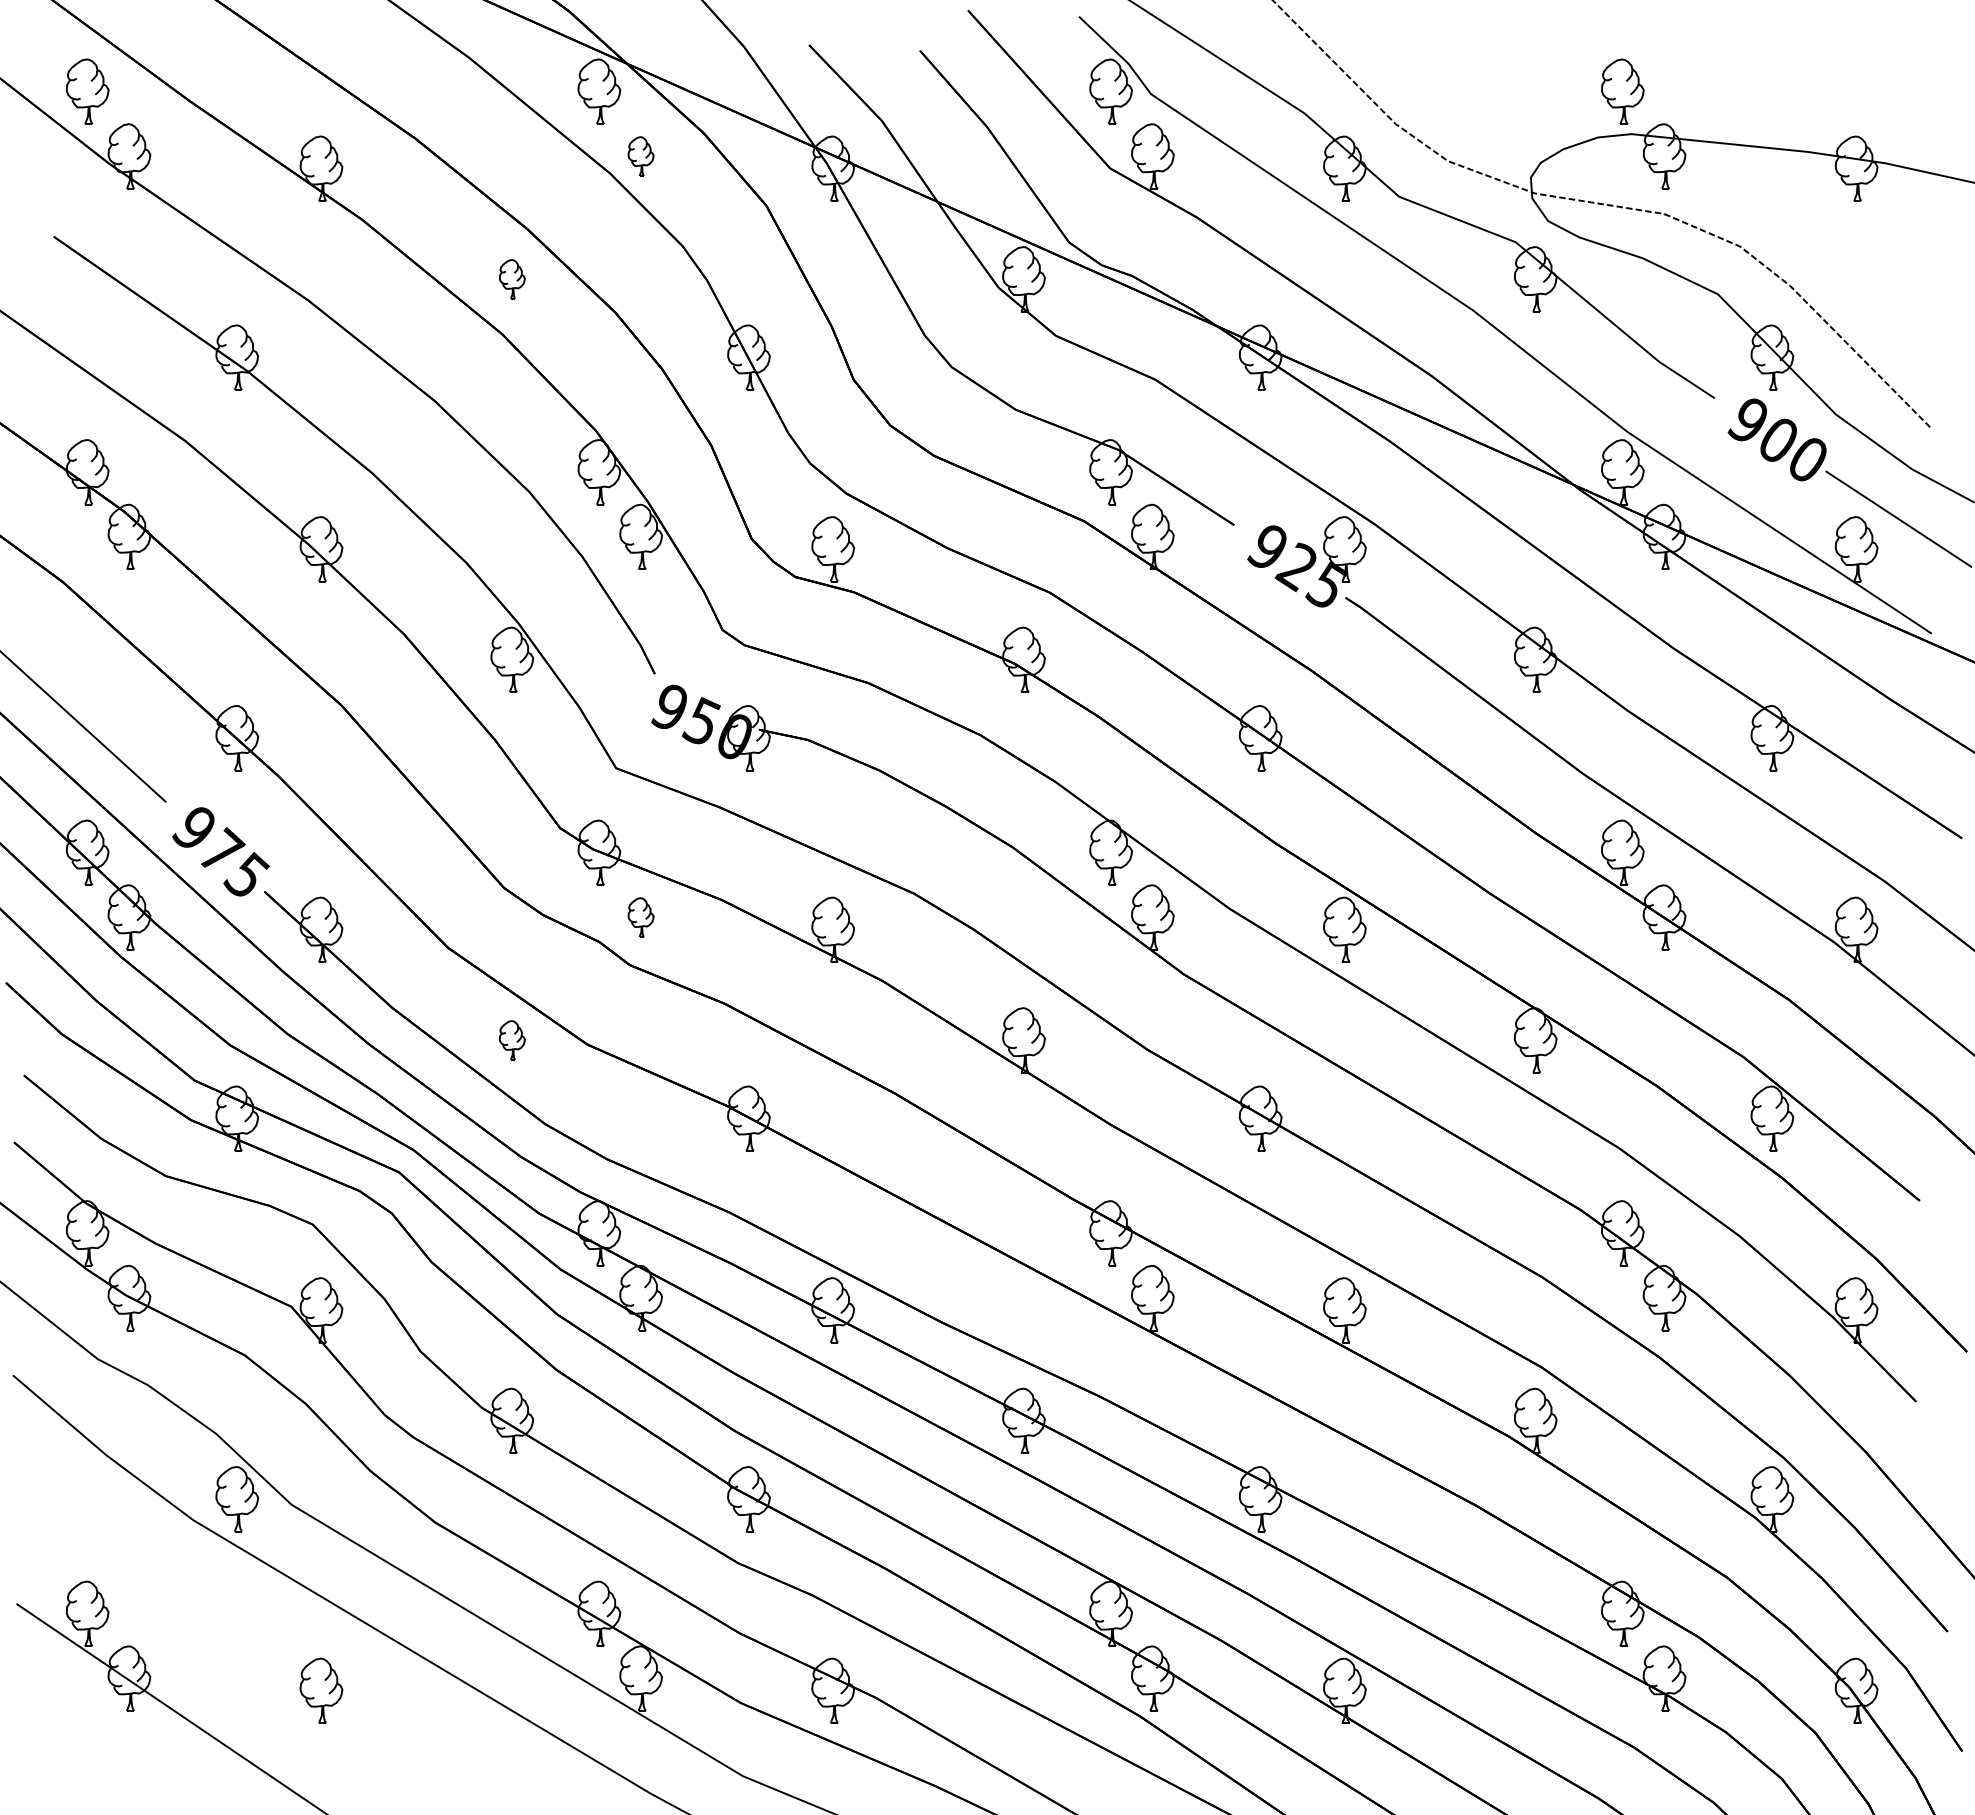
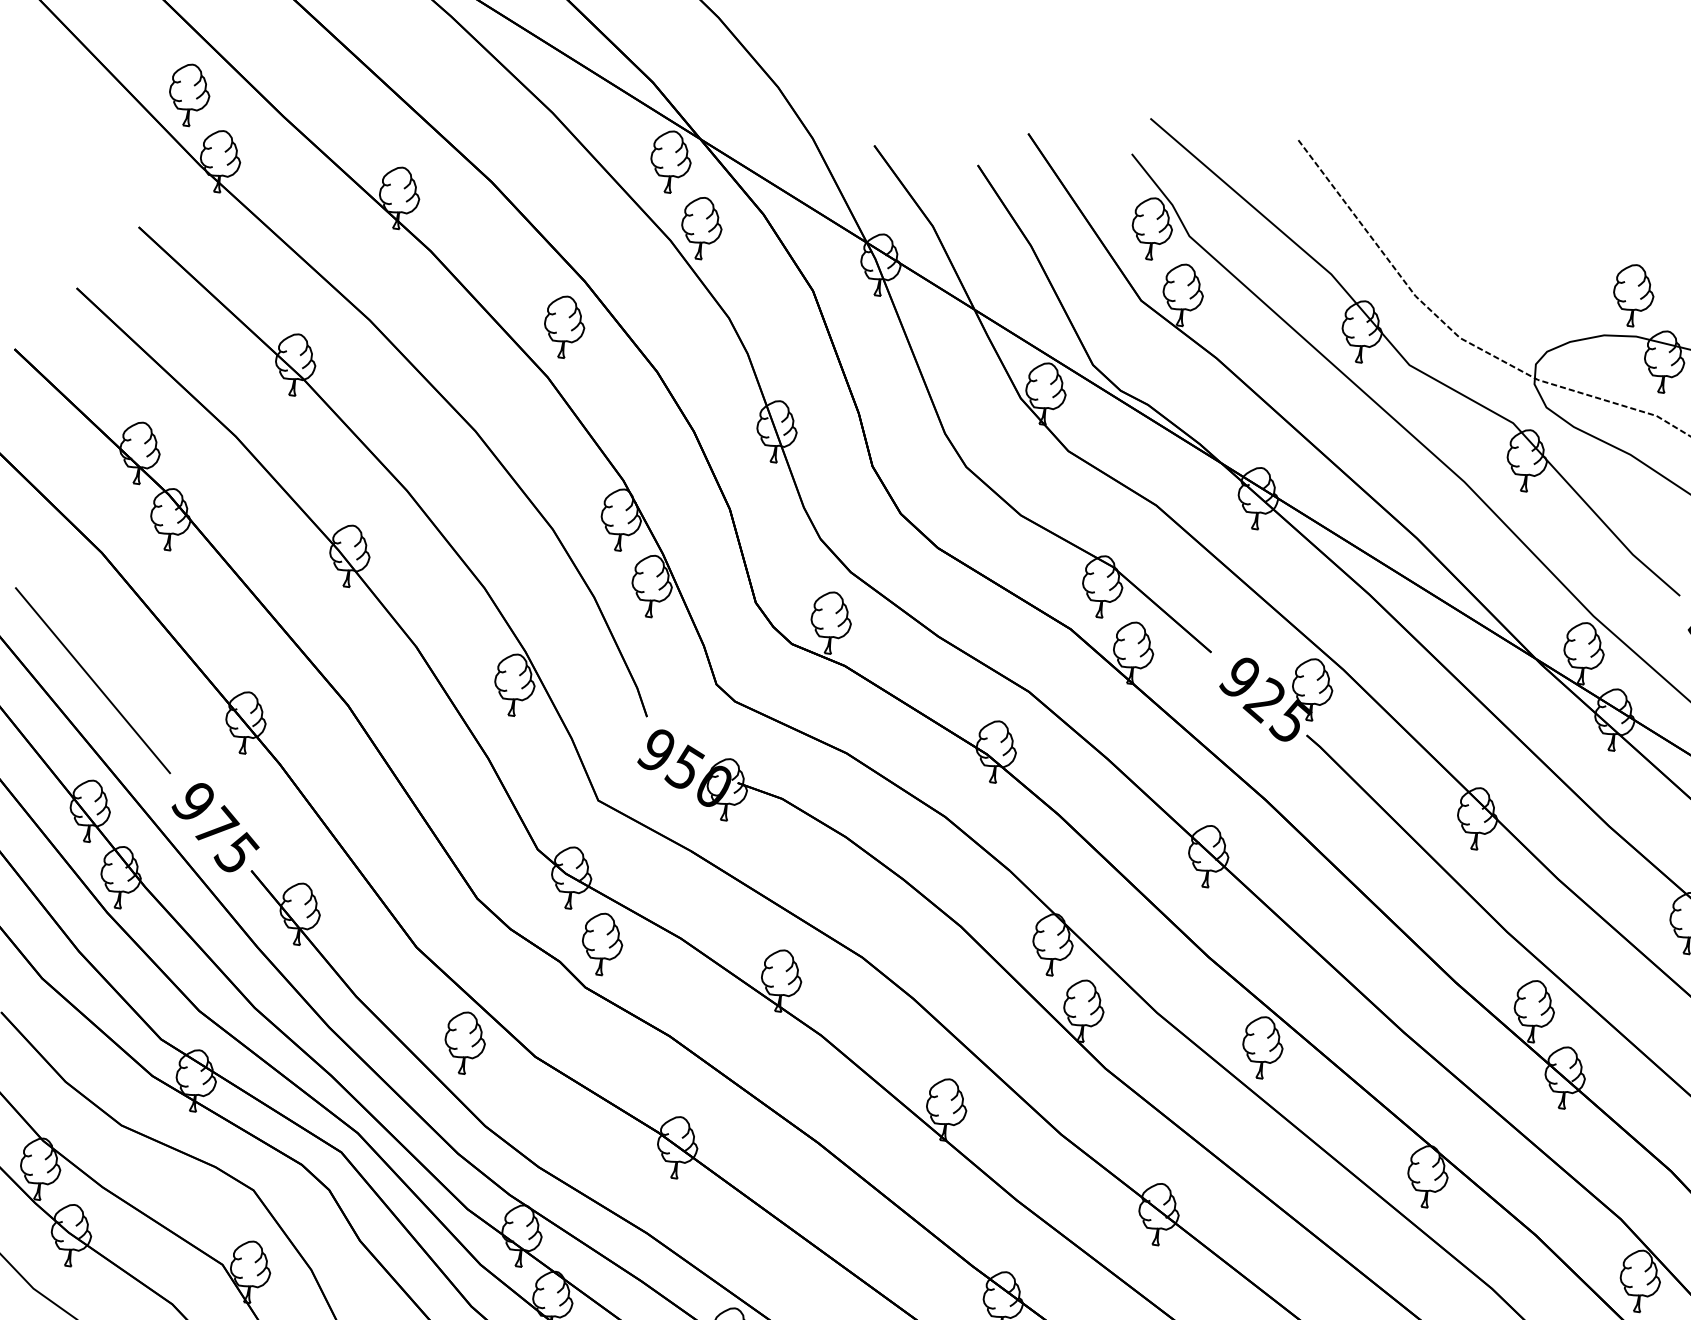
part: (640, 156) -> (701, 228), size x1.67
part: (512, 279) -> (564, 327), size x1.67
part: (640, 917) -> (601, 944), size x1.67
part: (512, 1040) -> (465, 1043), size x1.67

